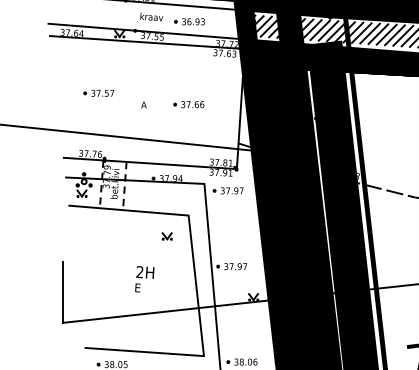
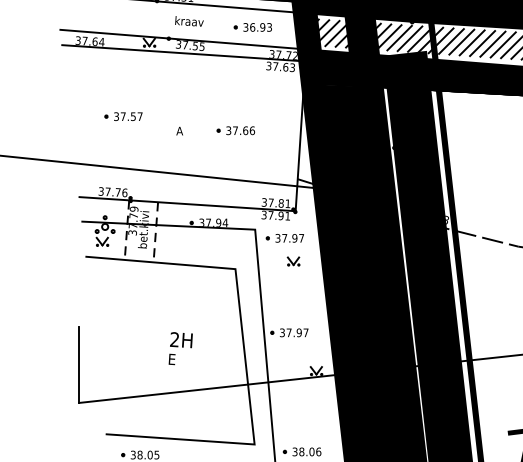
part: (189, 21) -> (252, 27), moved
part: (166, 236) -> (292, 261), moved

